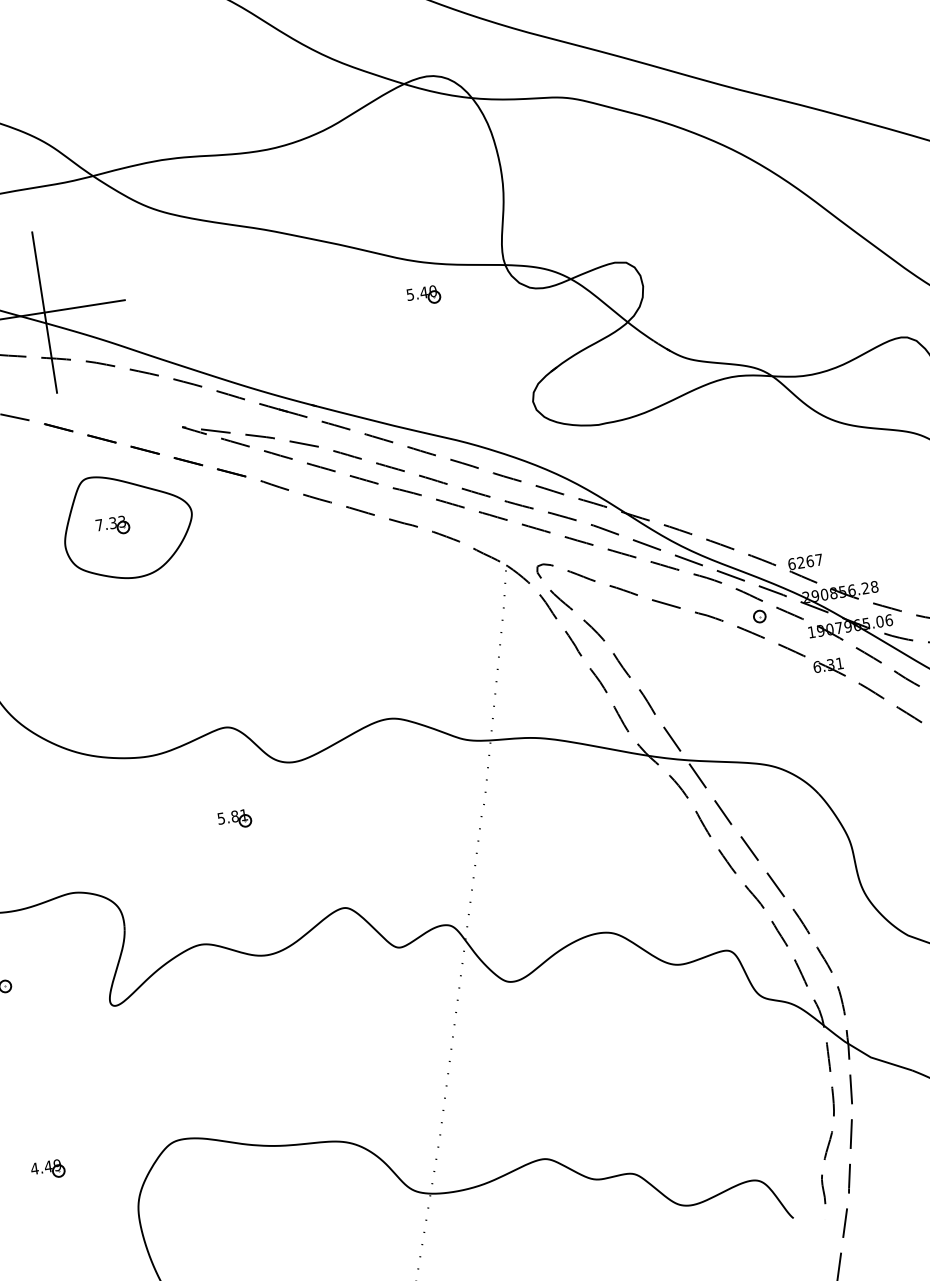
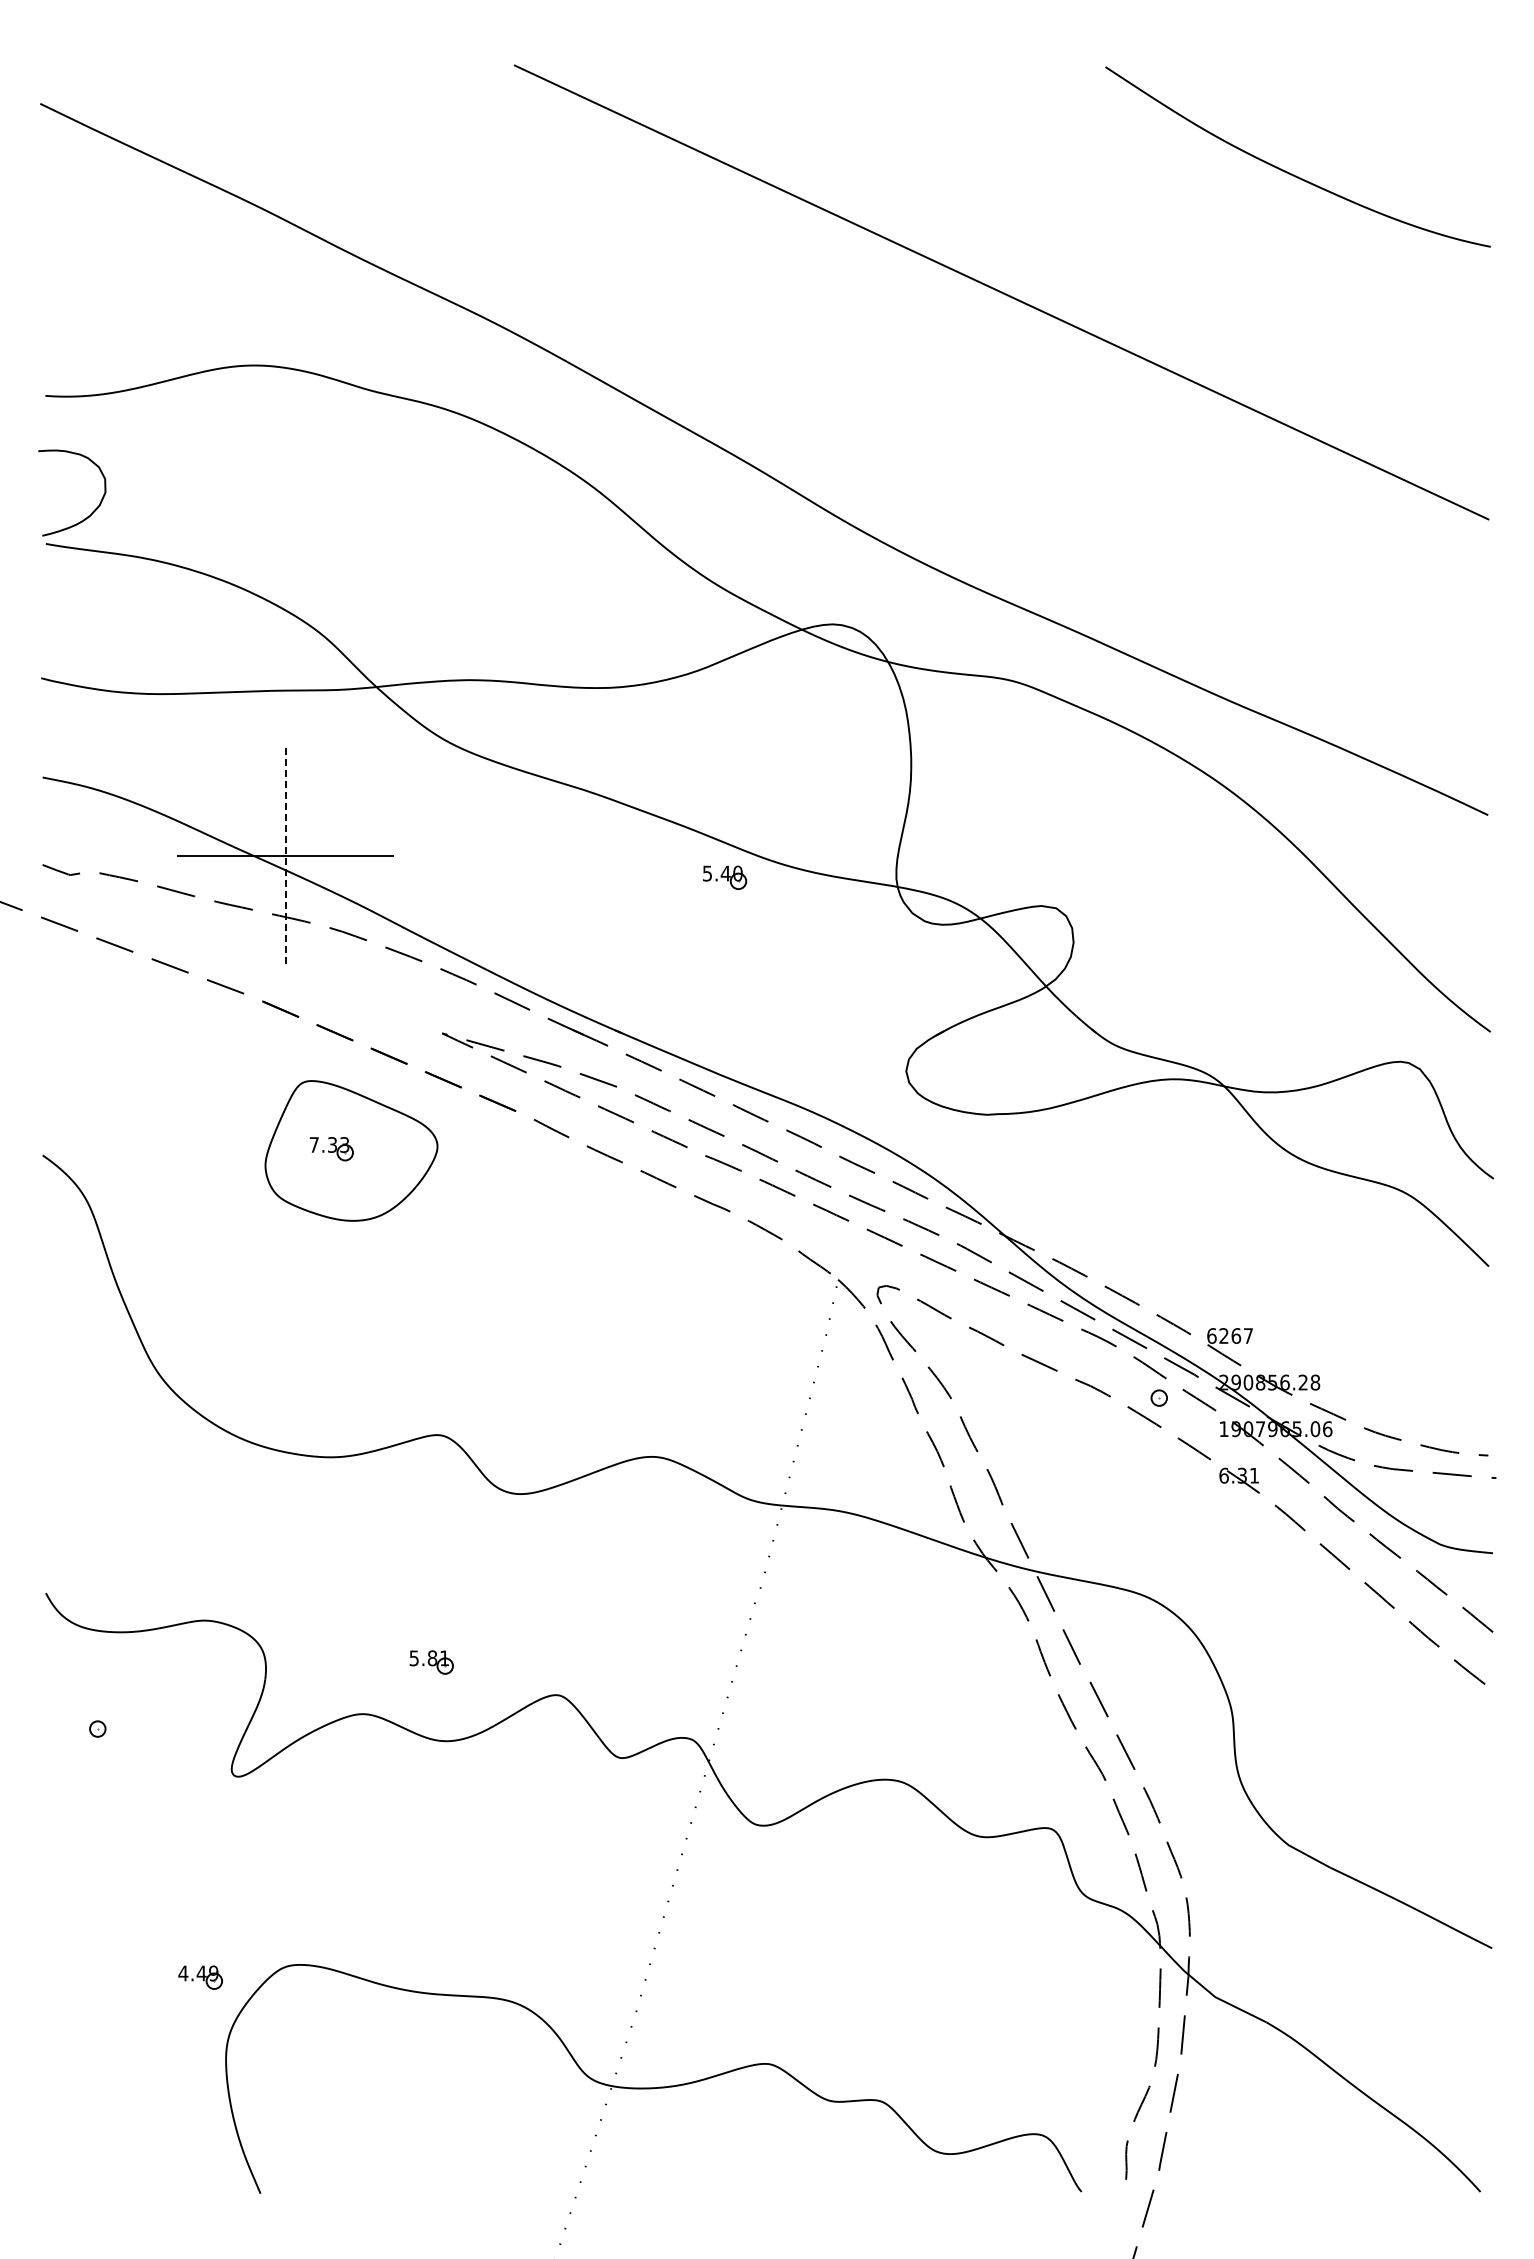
part: (424, 295) -> (725, 877), moved
line: (44, 312) -> (285, 855), solid -> dashed
part: (234, 819) -> (431, 1662), moved
part: (48, 1169) -> (200, 1977), moved

